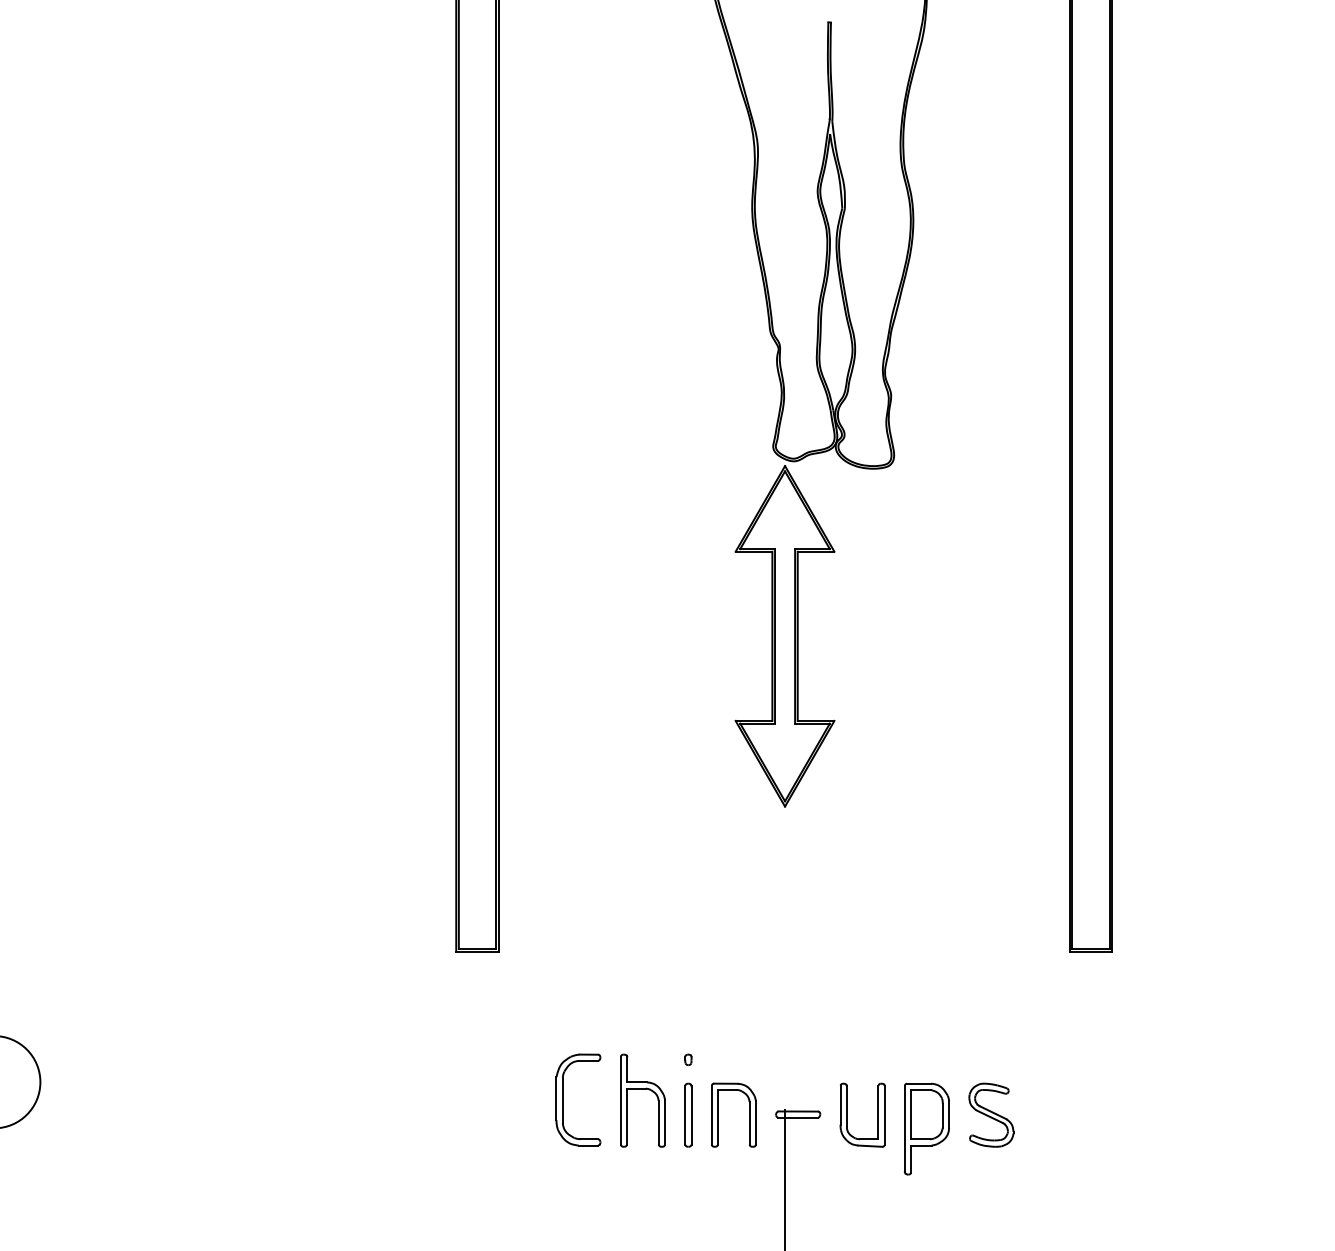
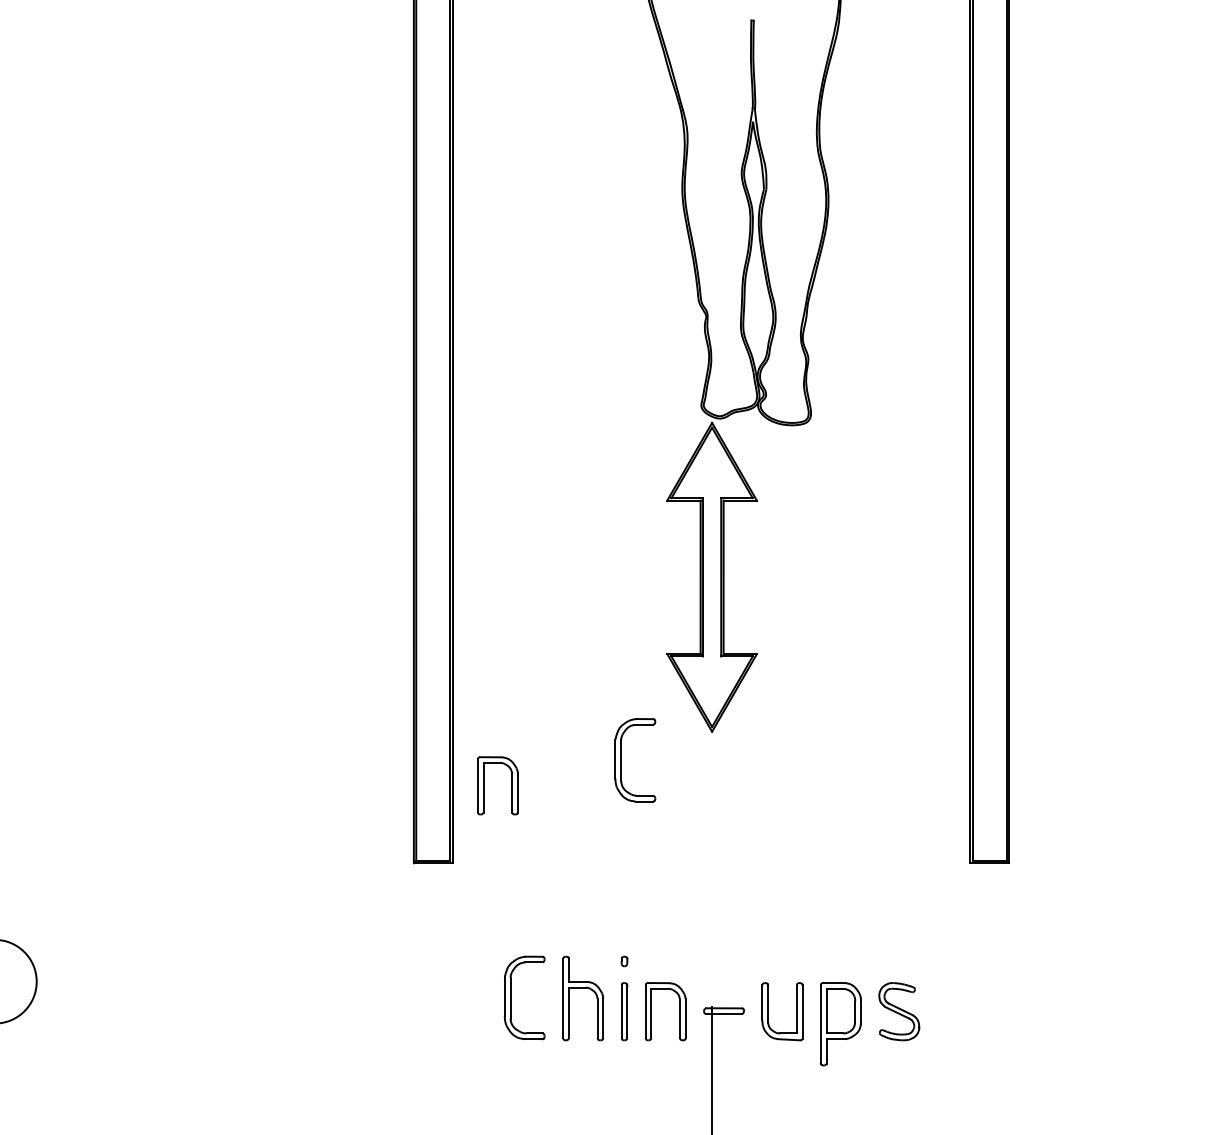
part: (685, 837) -> (621, 759), added
part: (533, 865) -> (483, 785), added

